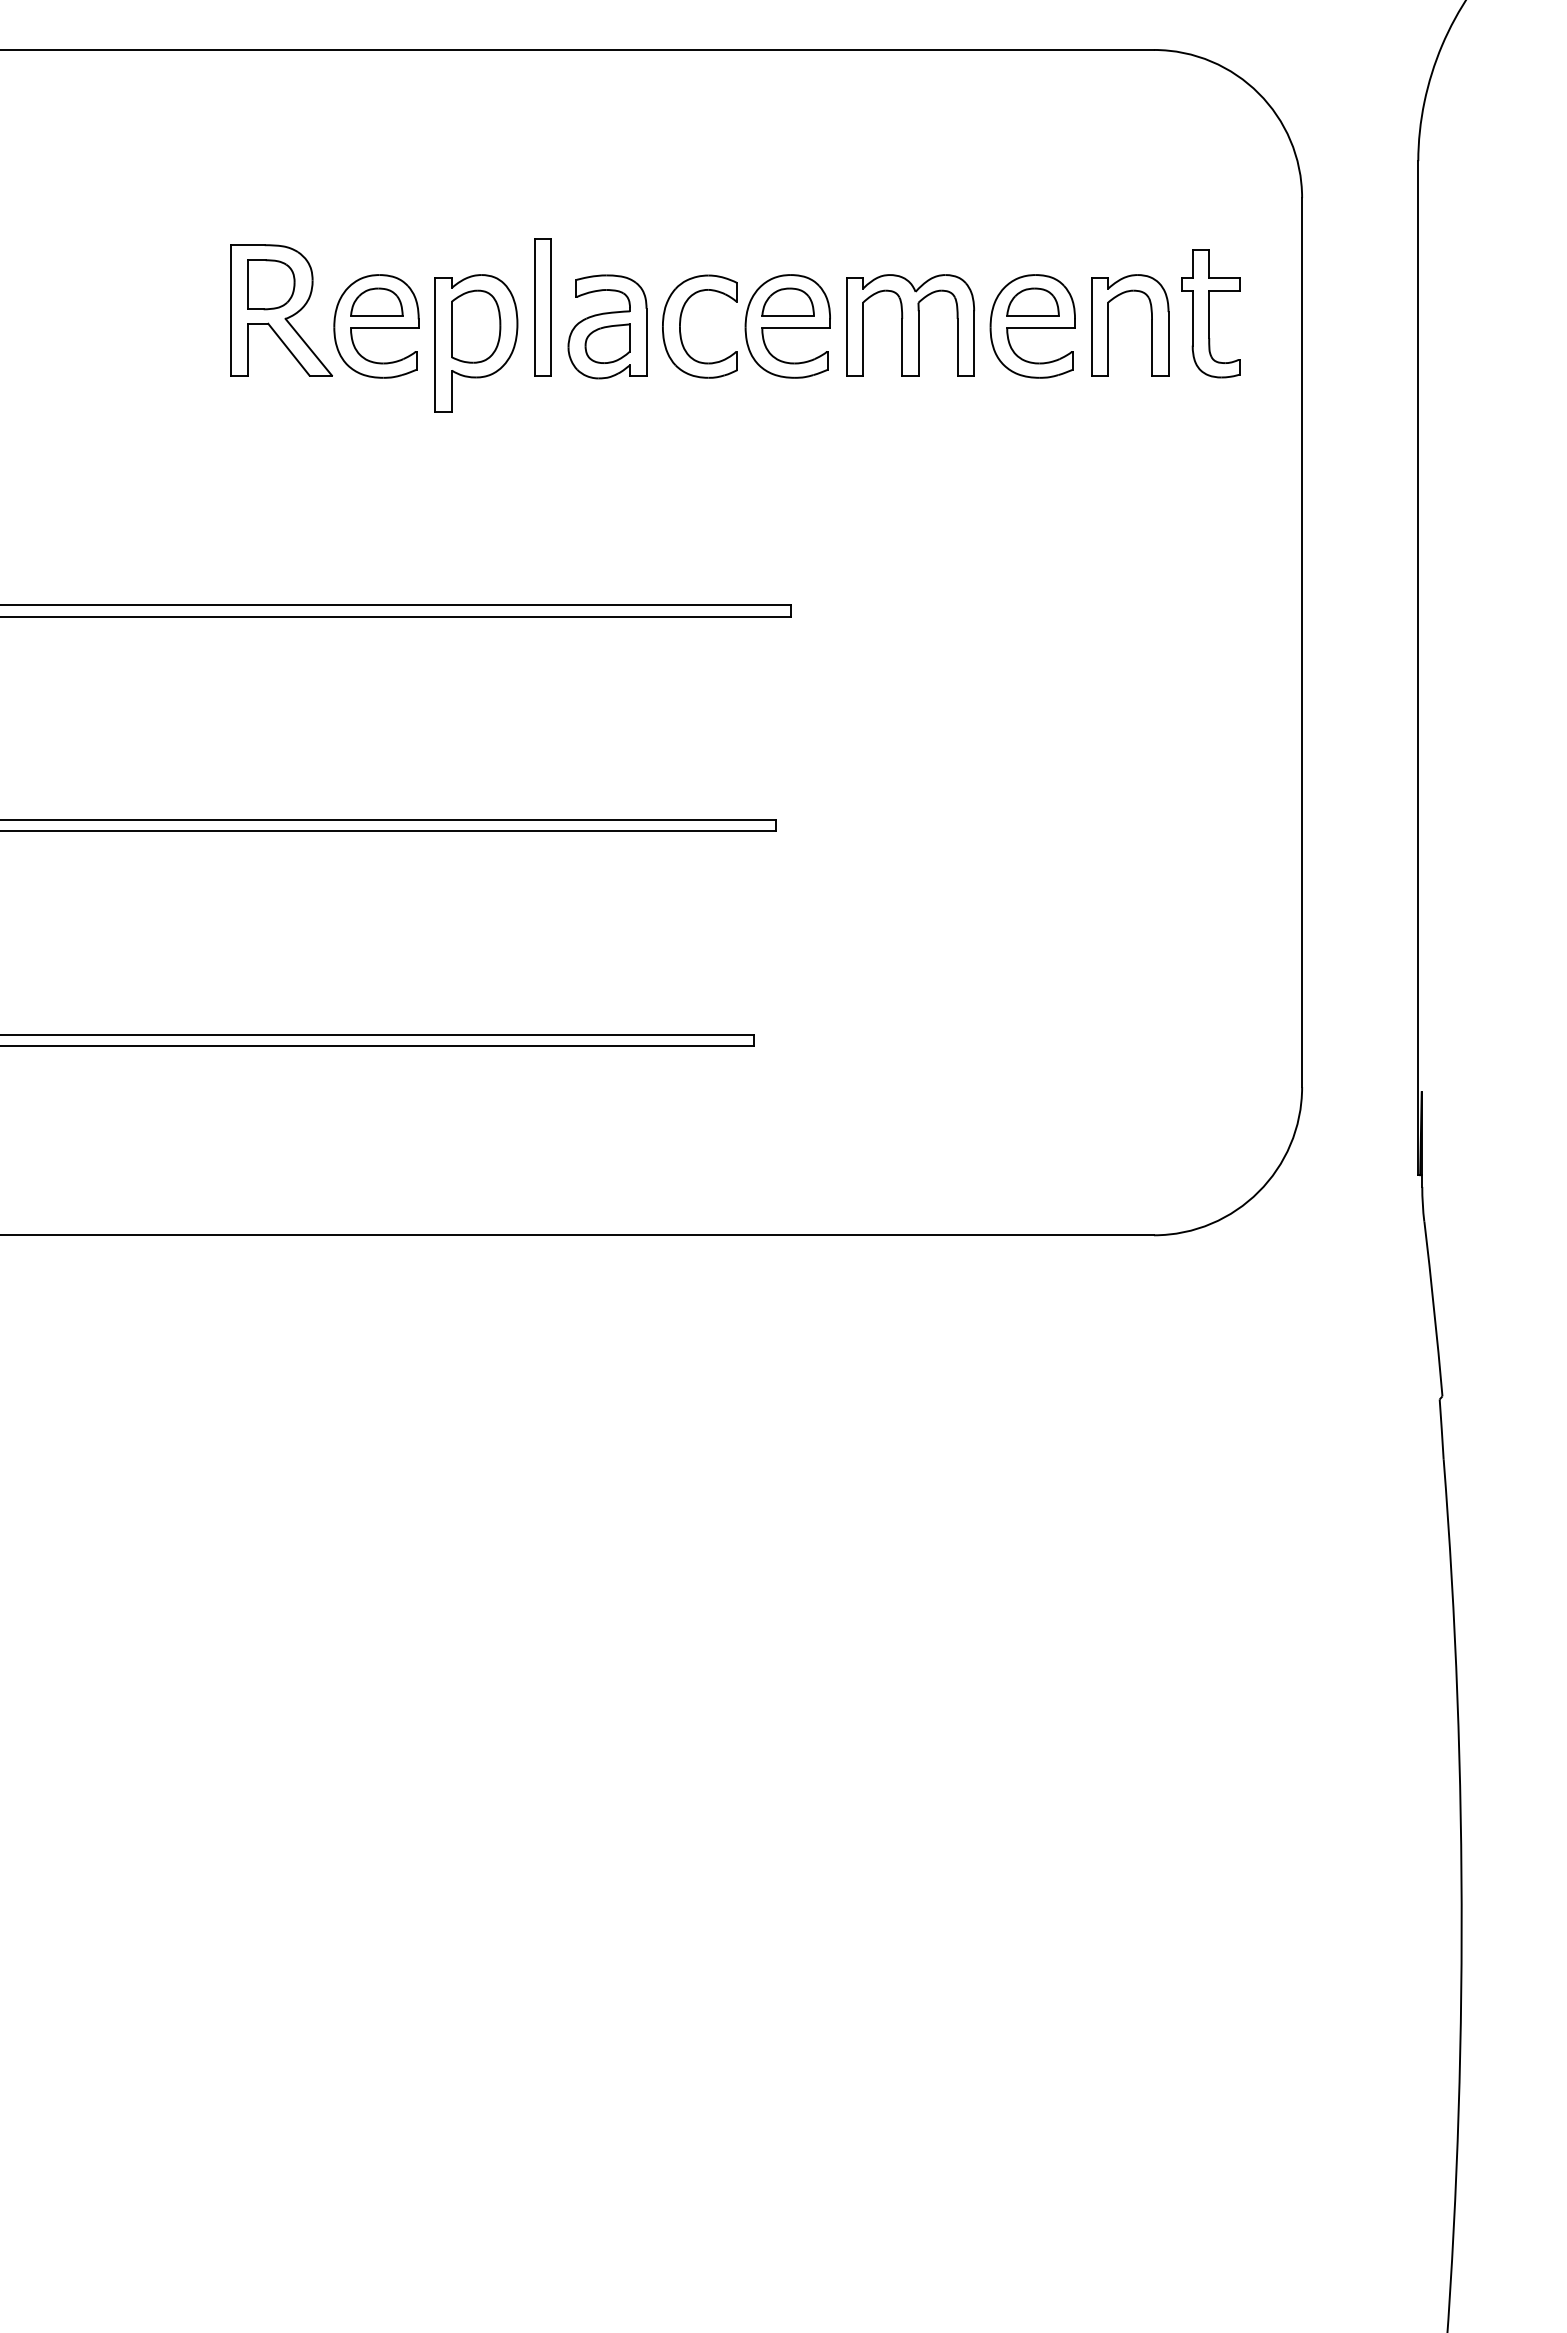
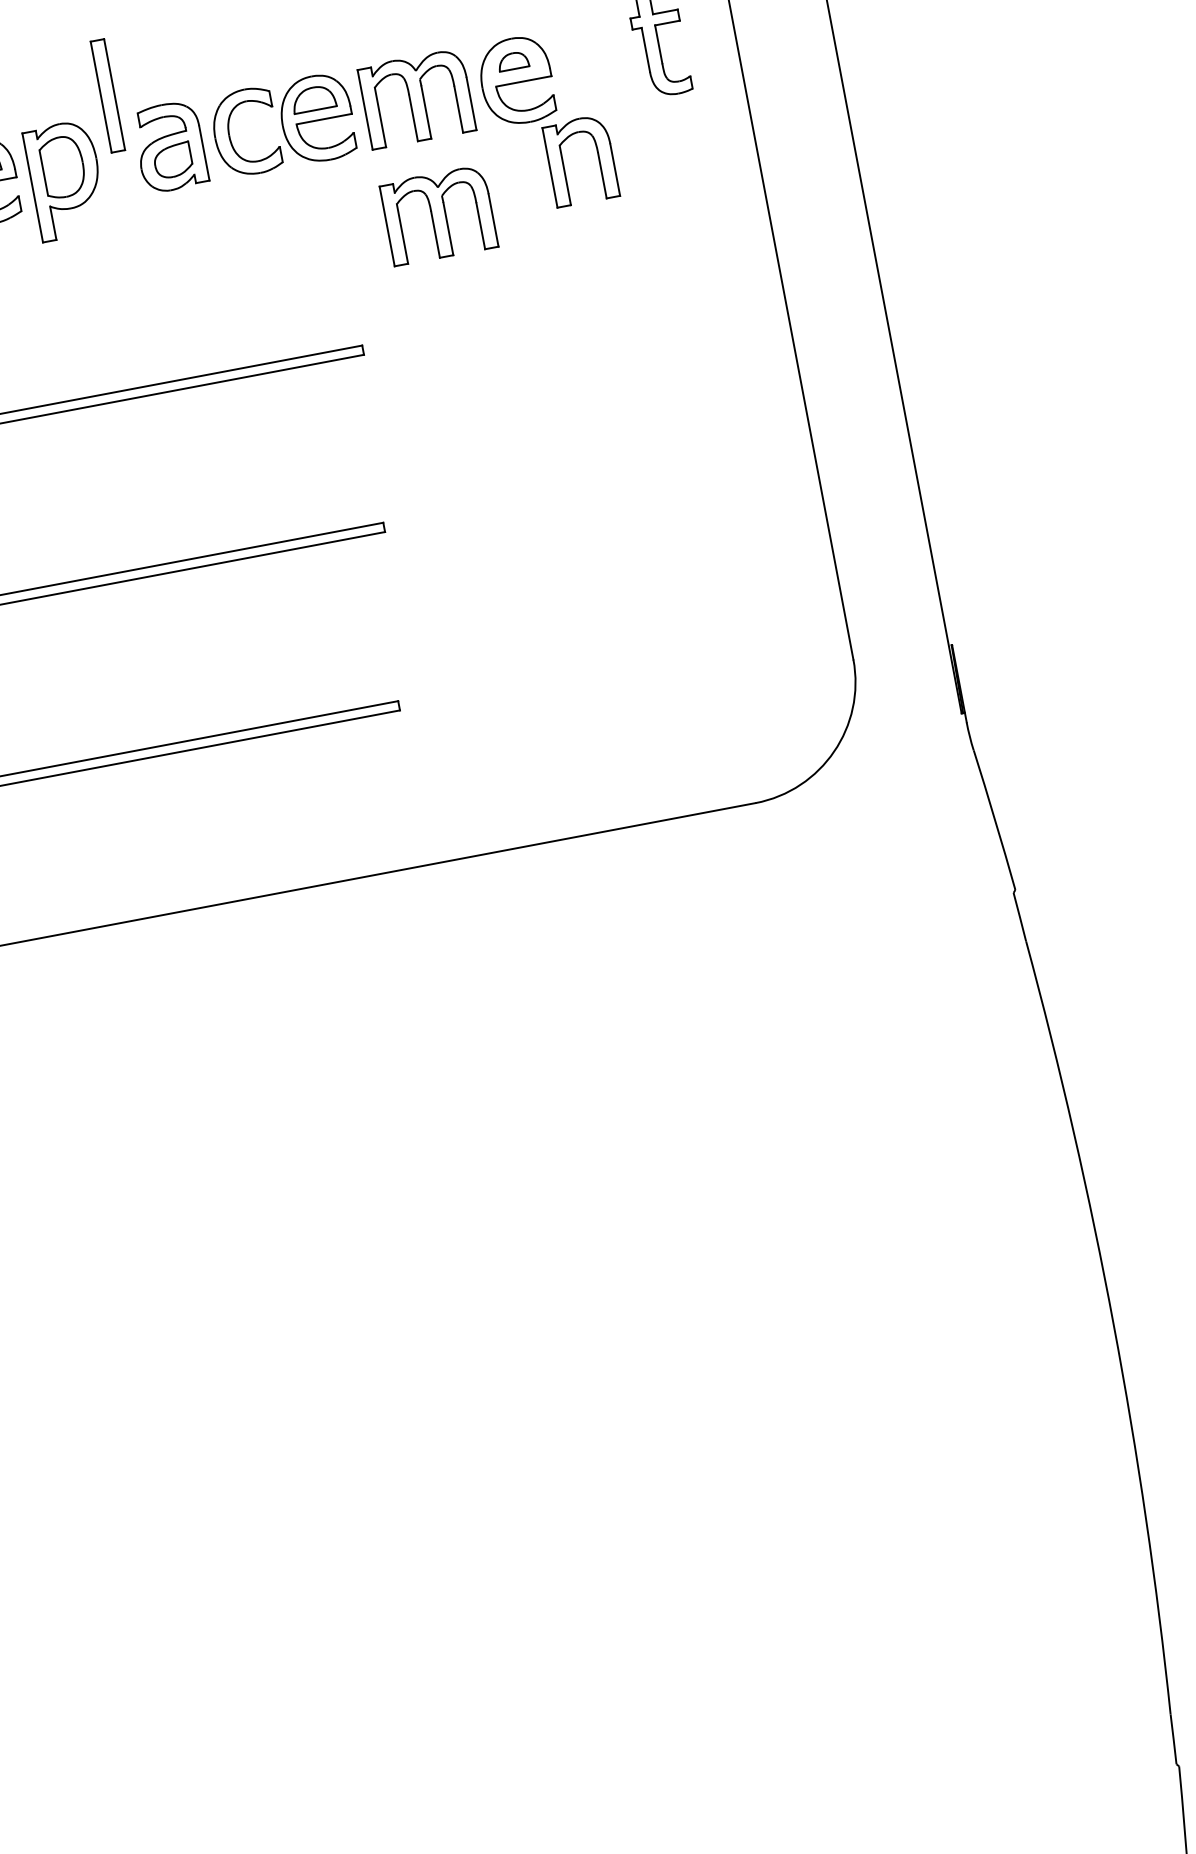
part: (1032, 301) -> (512, 60), size x0.7
part: (542, 307) -> (107, 96), moved
part: (1151, 325) -> (598, 157), moved
part: (910, 468) -> (438, 215), added

